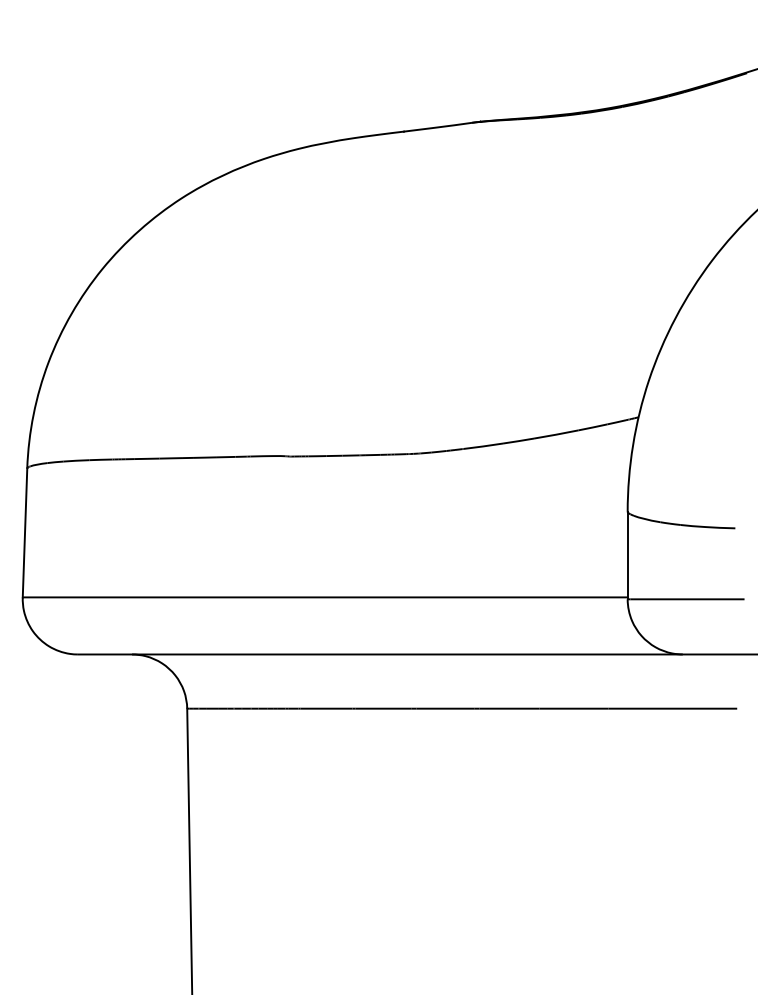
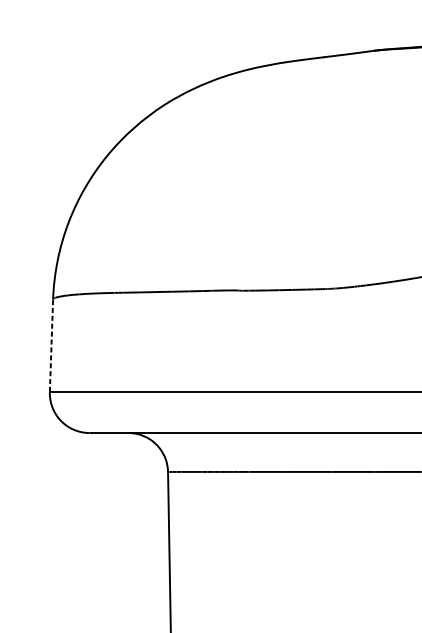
line: (25, 532) -> (51, 345), solid -> dashed

